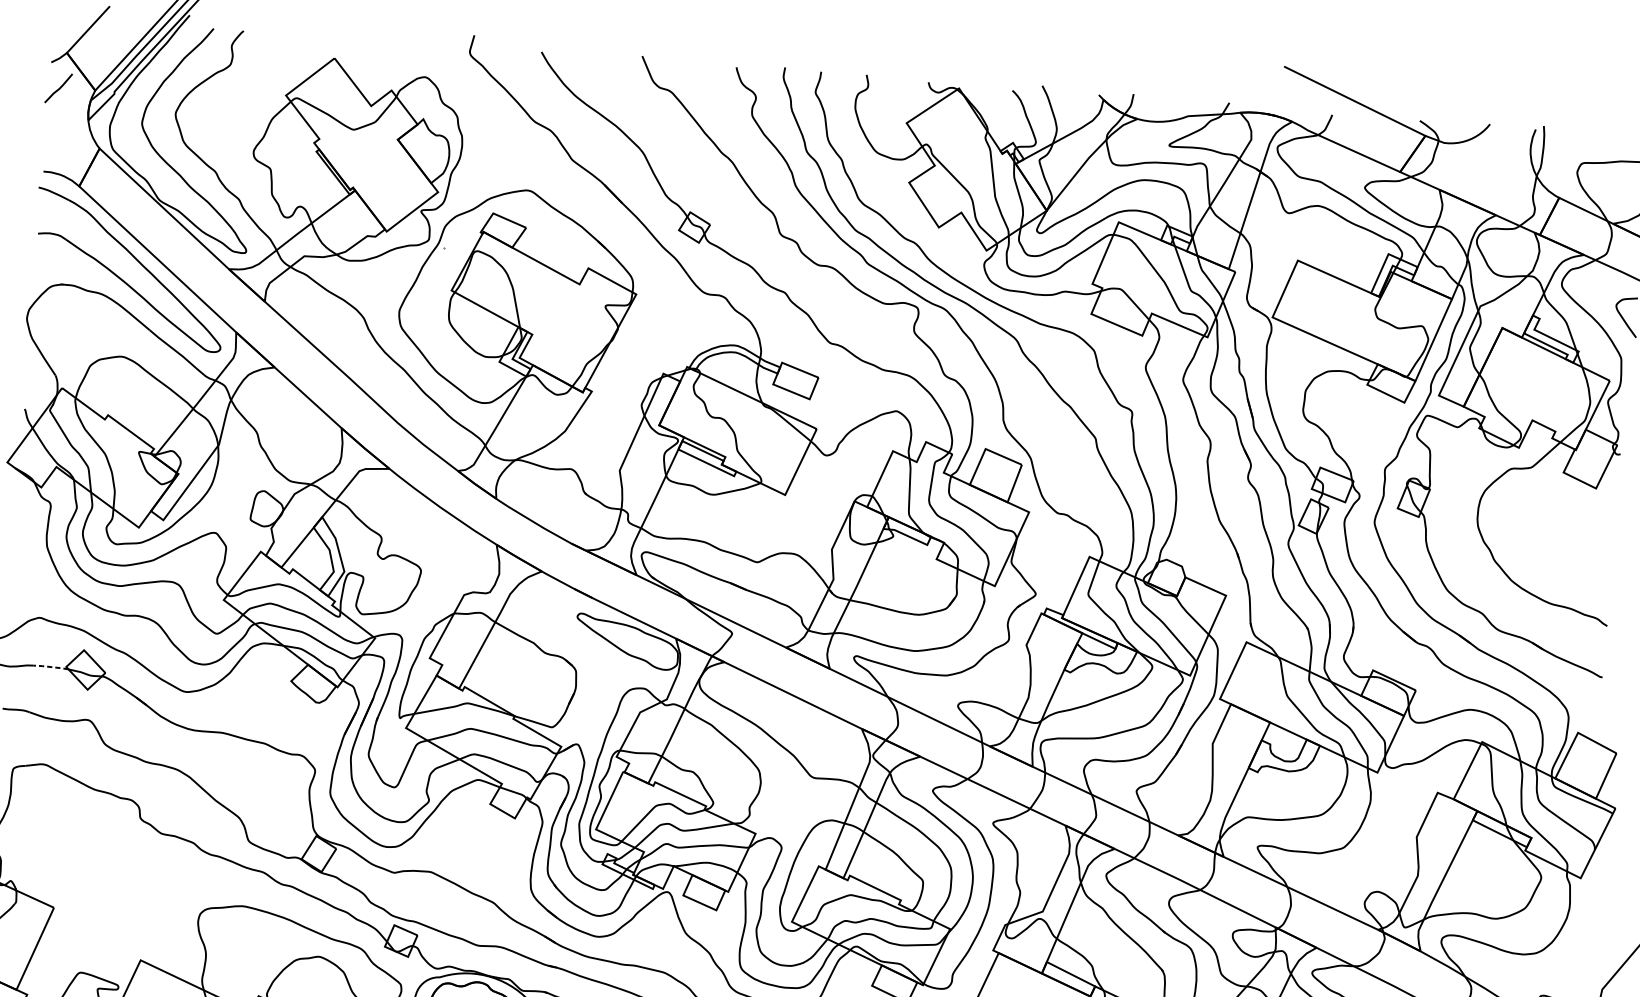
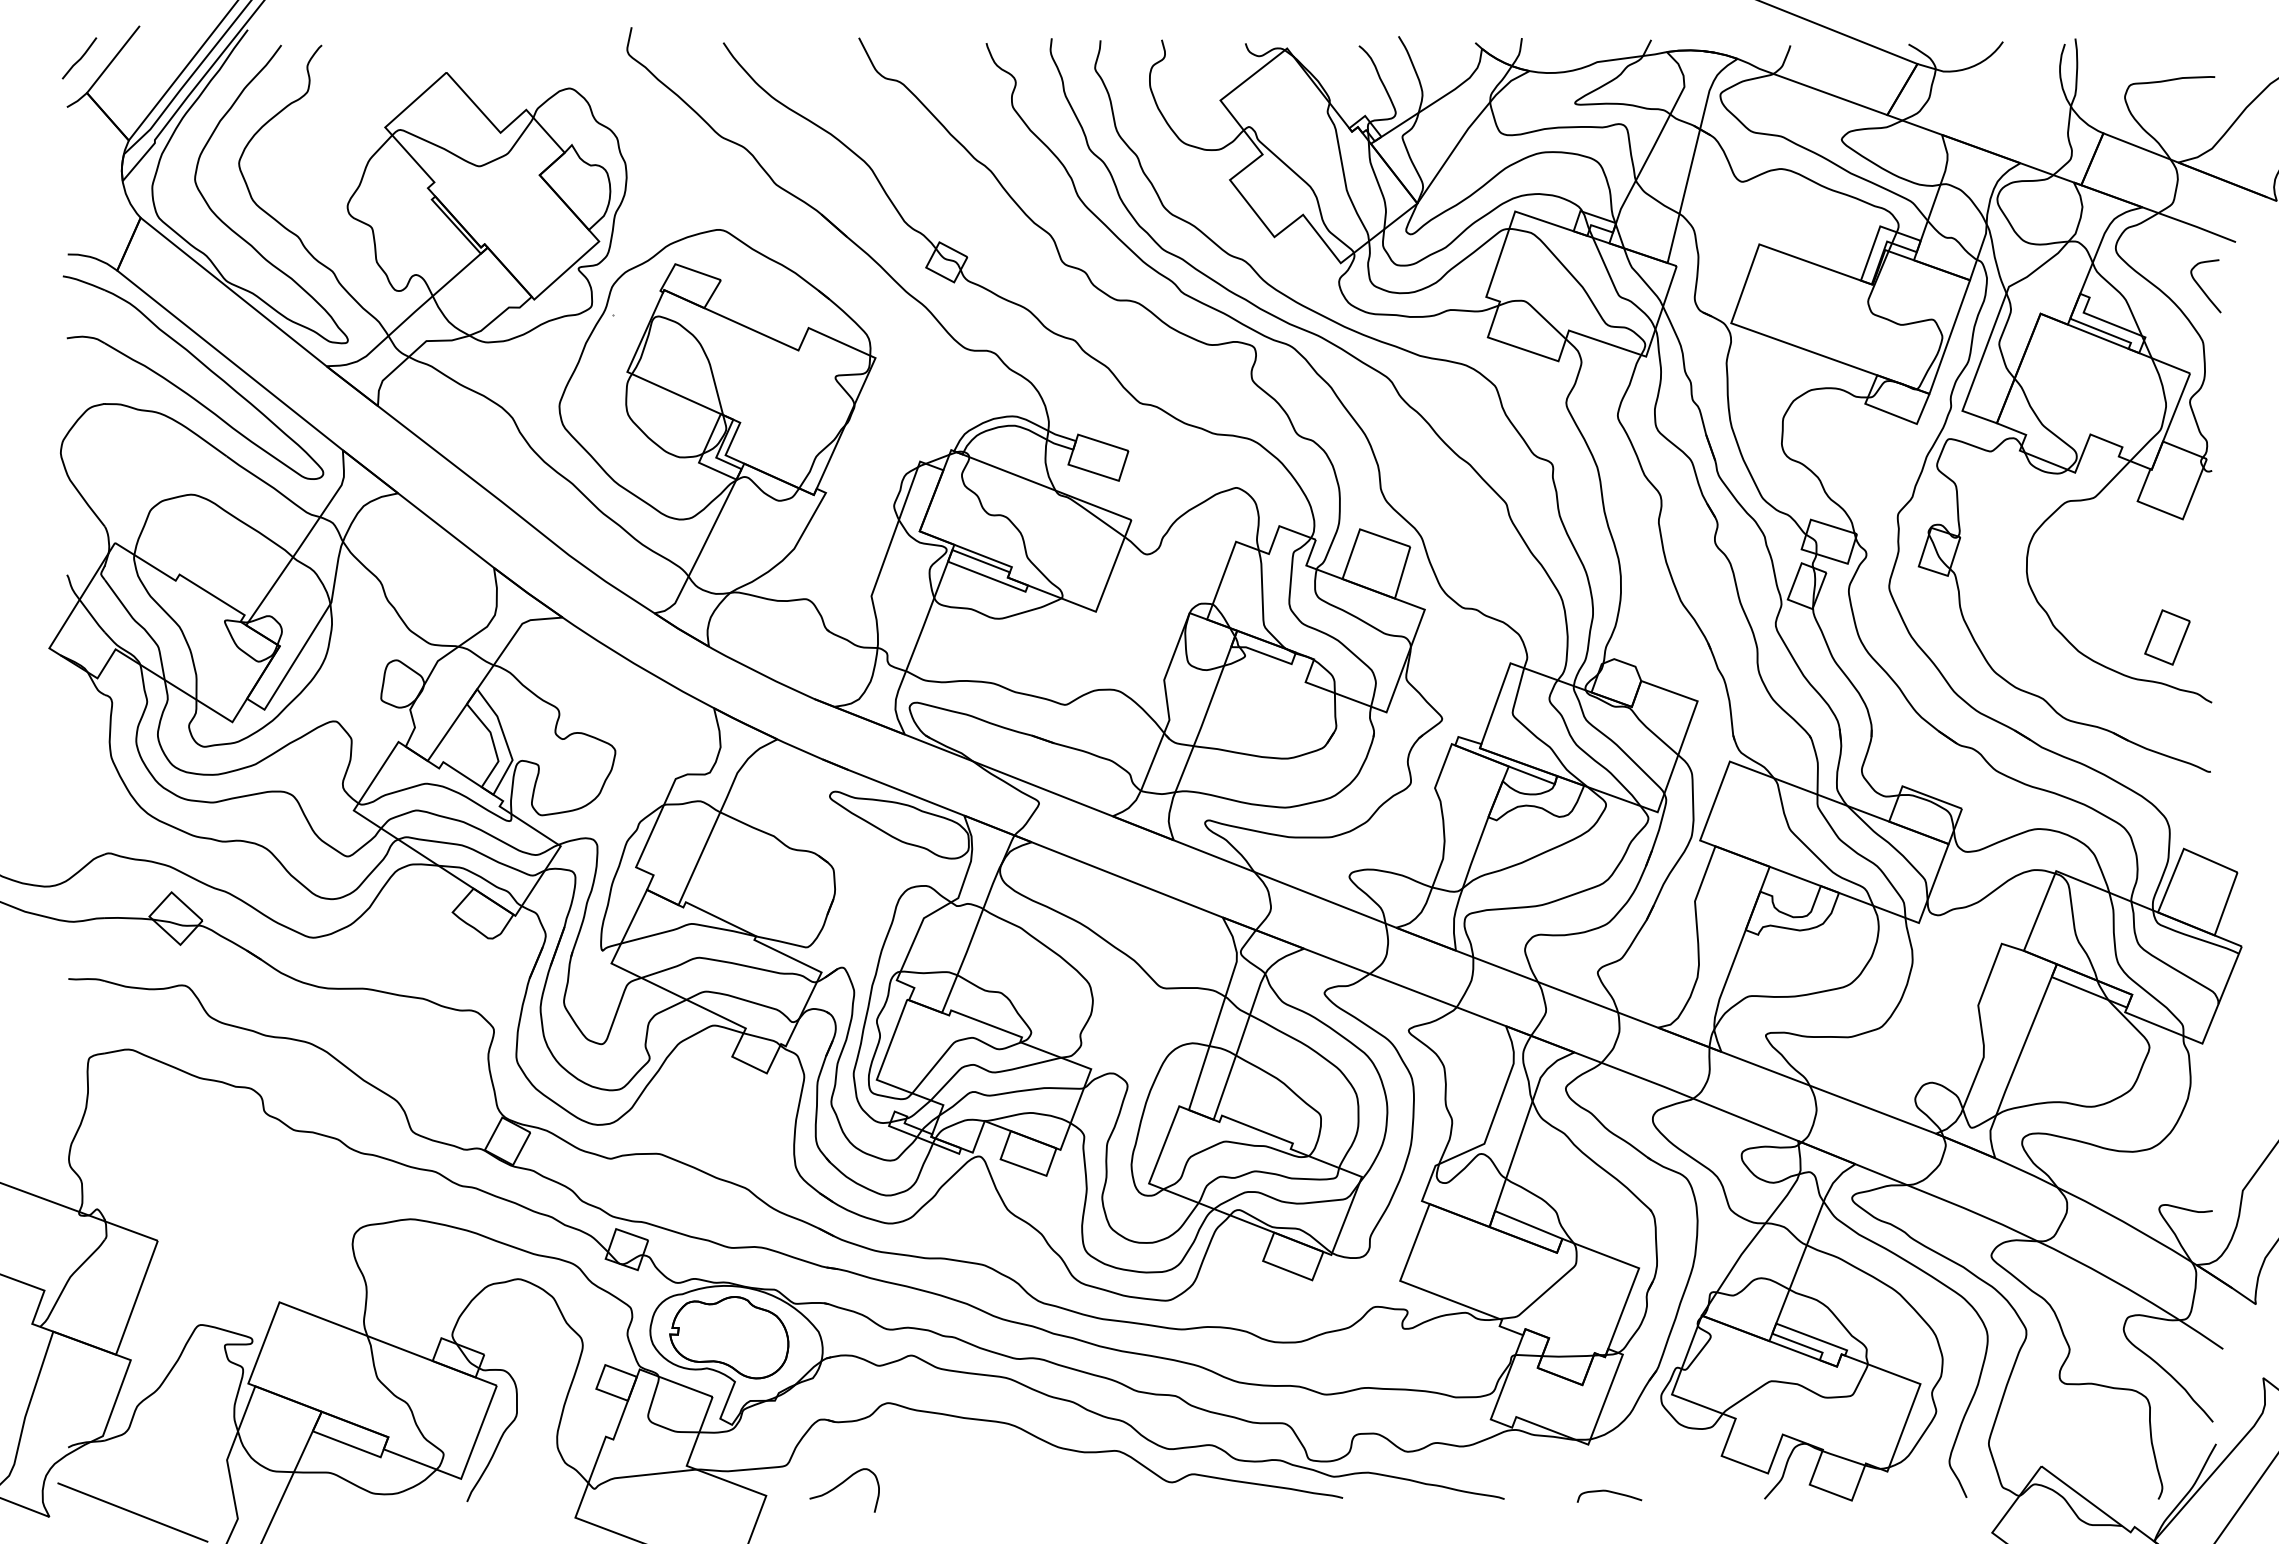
line: (58, 88) -> (79, 58), moved
part: (1577, 575) -> (2167, 637), added
line: (50, 667) -> (128, 918), dashed -> solid

